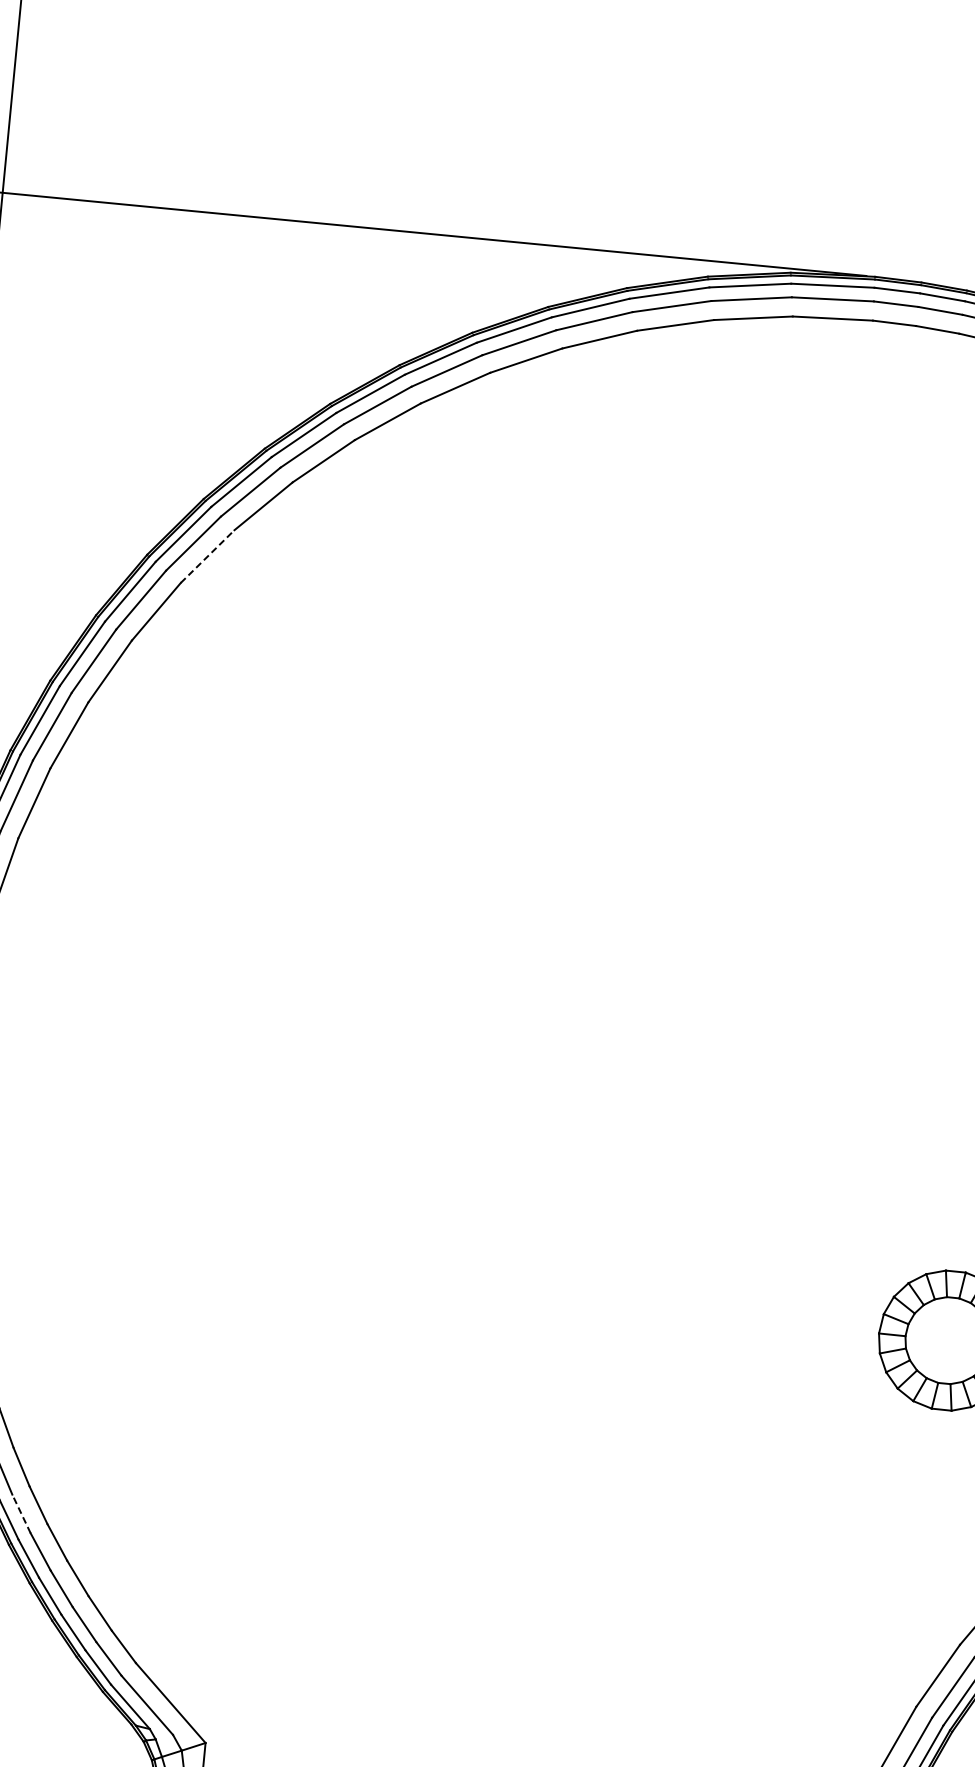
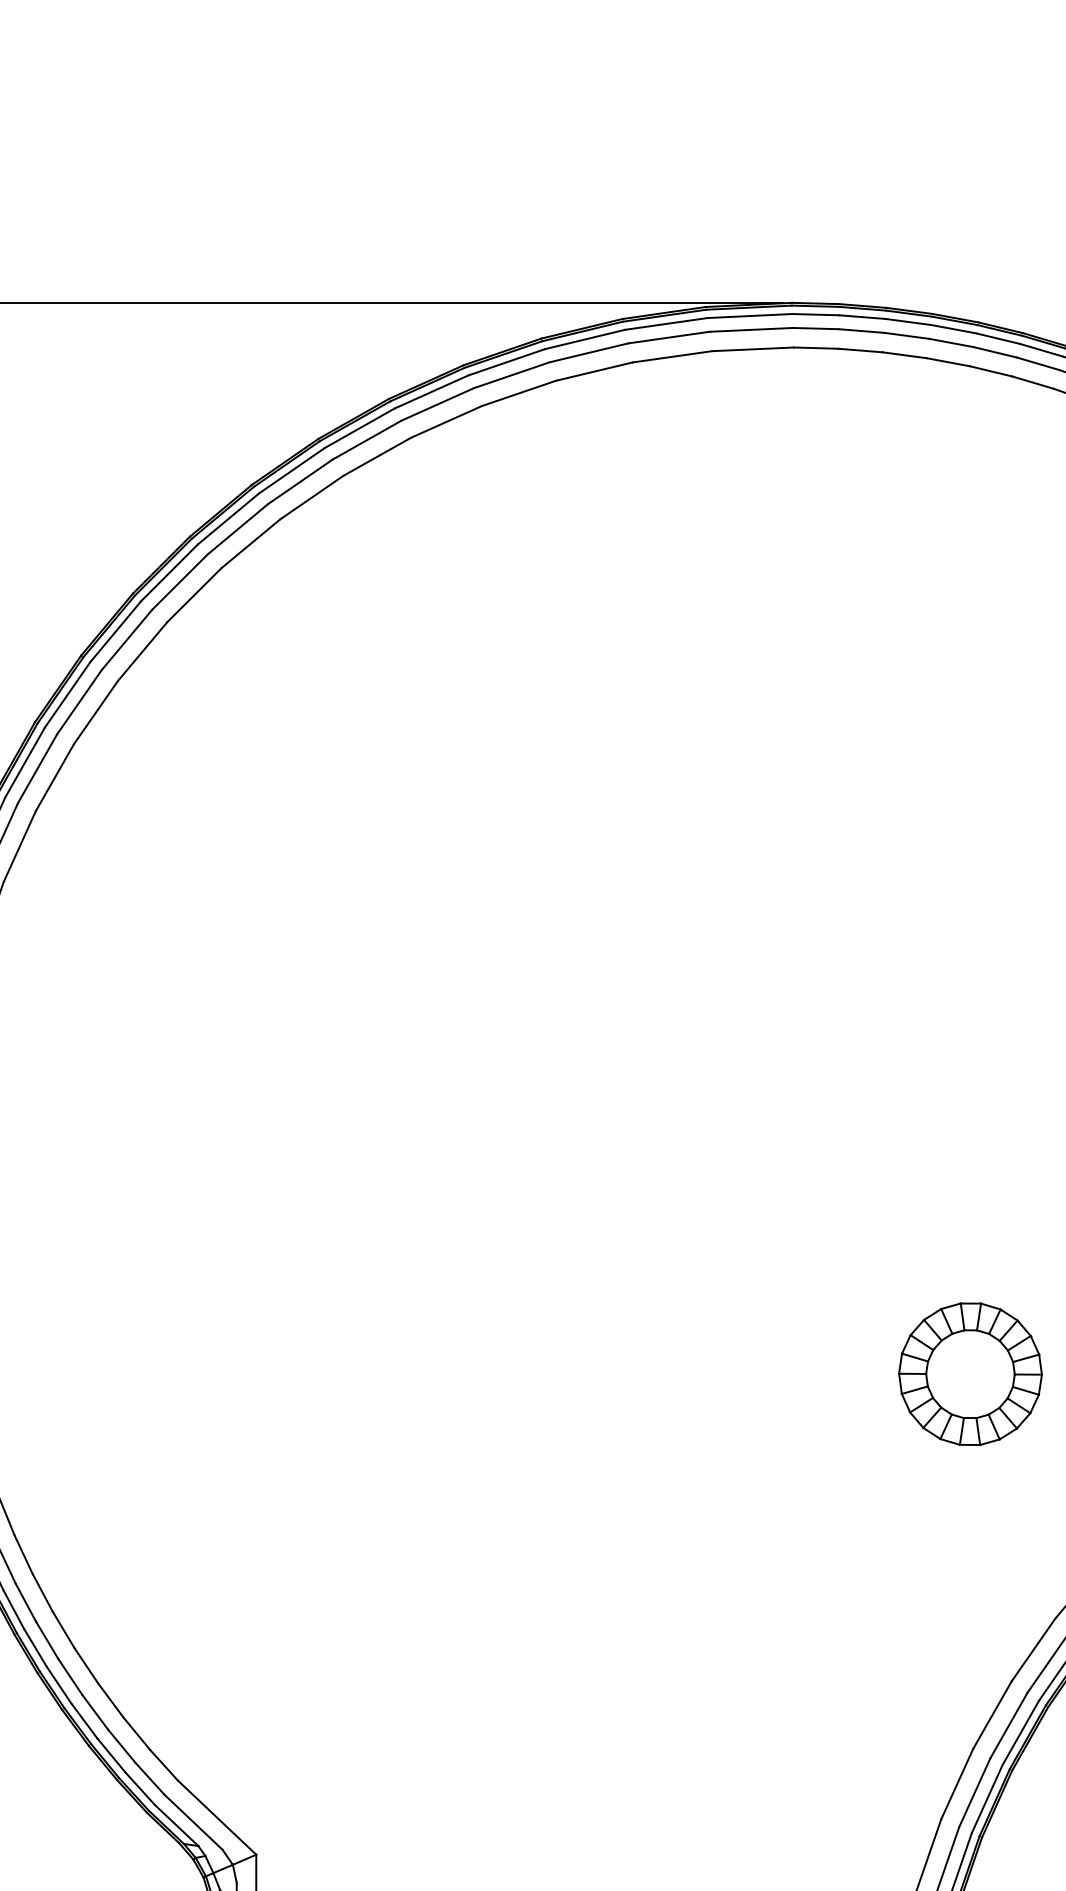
line: (207, 556) -> (142, 651), dashed -> solid
line: (21, 1513) -> (47, 1640), dashed -> solid

